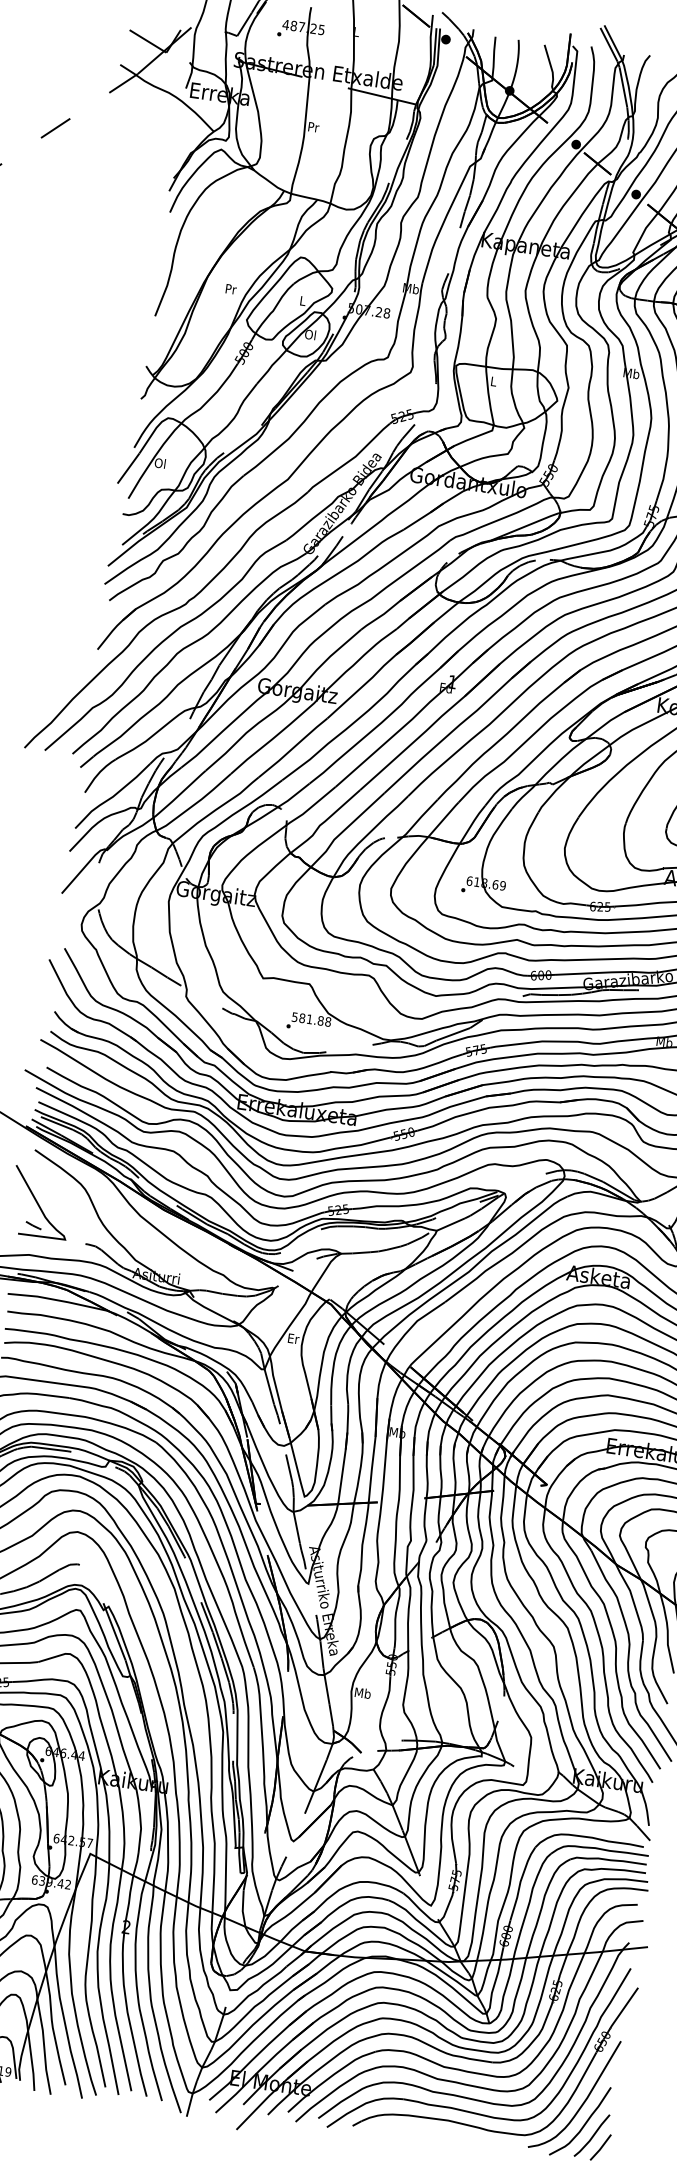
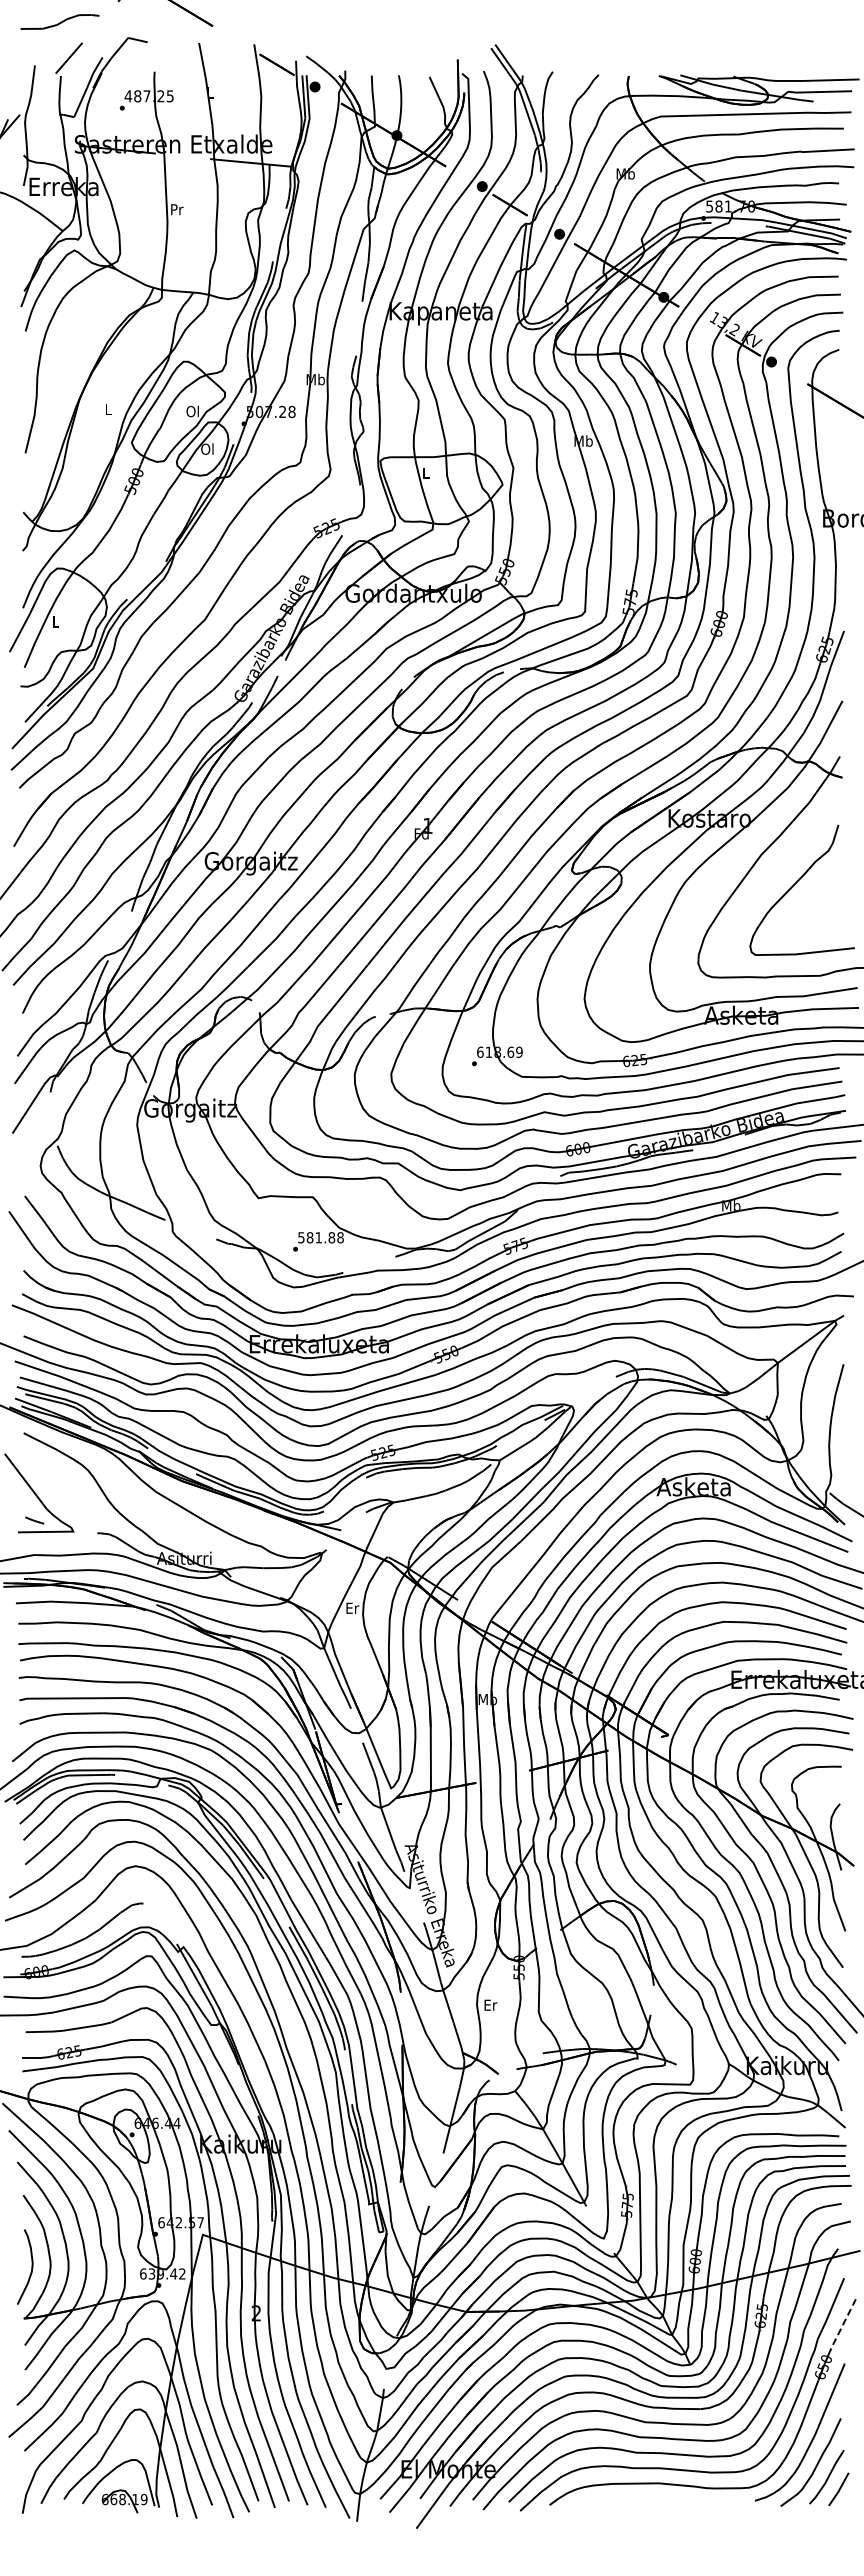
text: (231, 289) -> (108, 409), Pr -> L
text: (302, 300) -> (192, 411), L -> Ol
text: (160, 463) -> (55, 621), Ol -> L
text: (362, 1692) -> (490, 2004), Mb -> Er
line: (623, 2008) -> (842, 2325), solid -> dashed

